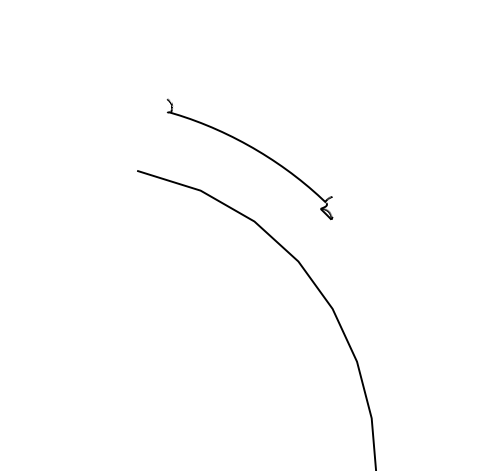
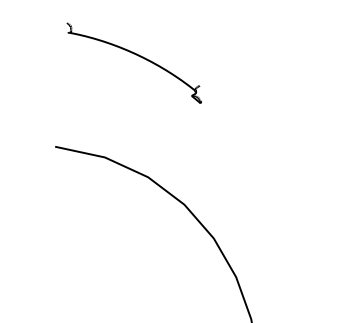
part: (253, 149) -> (136, 55), moved

